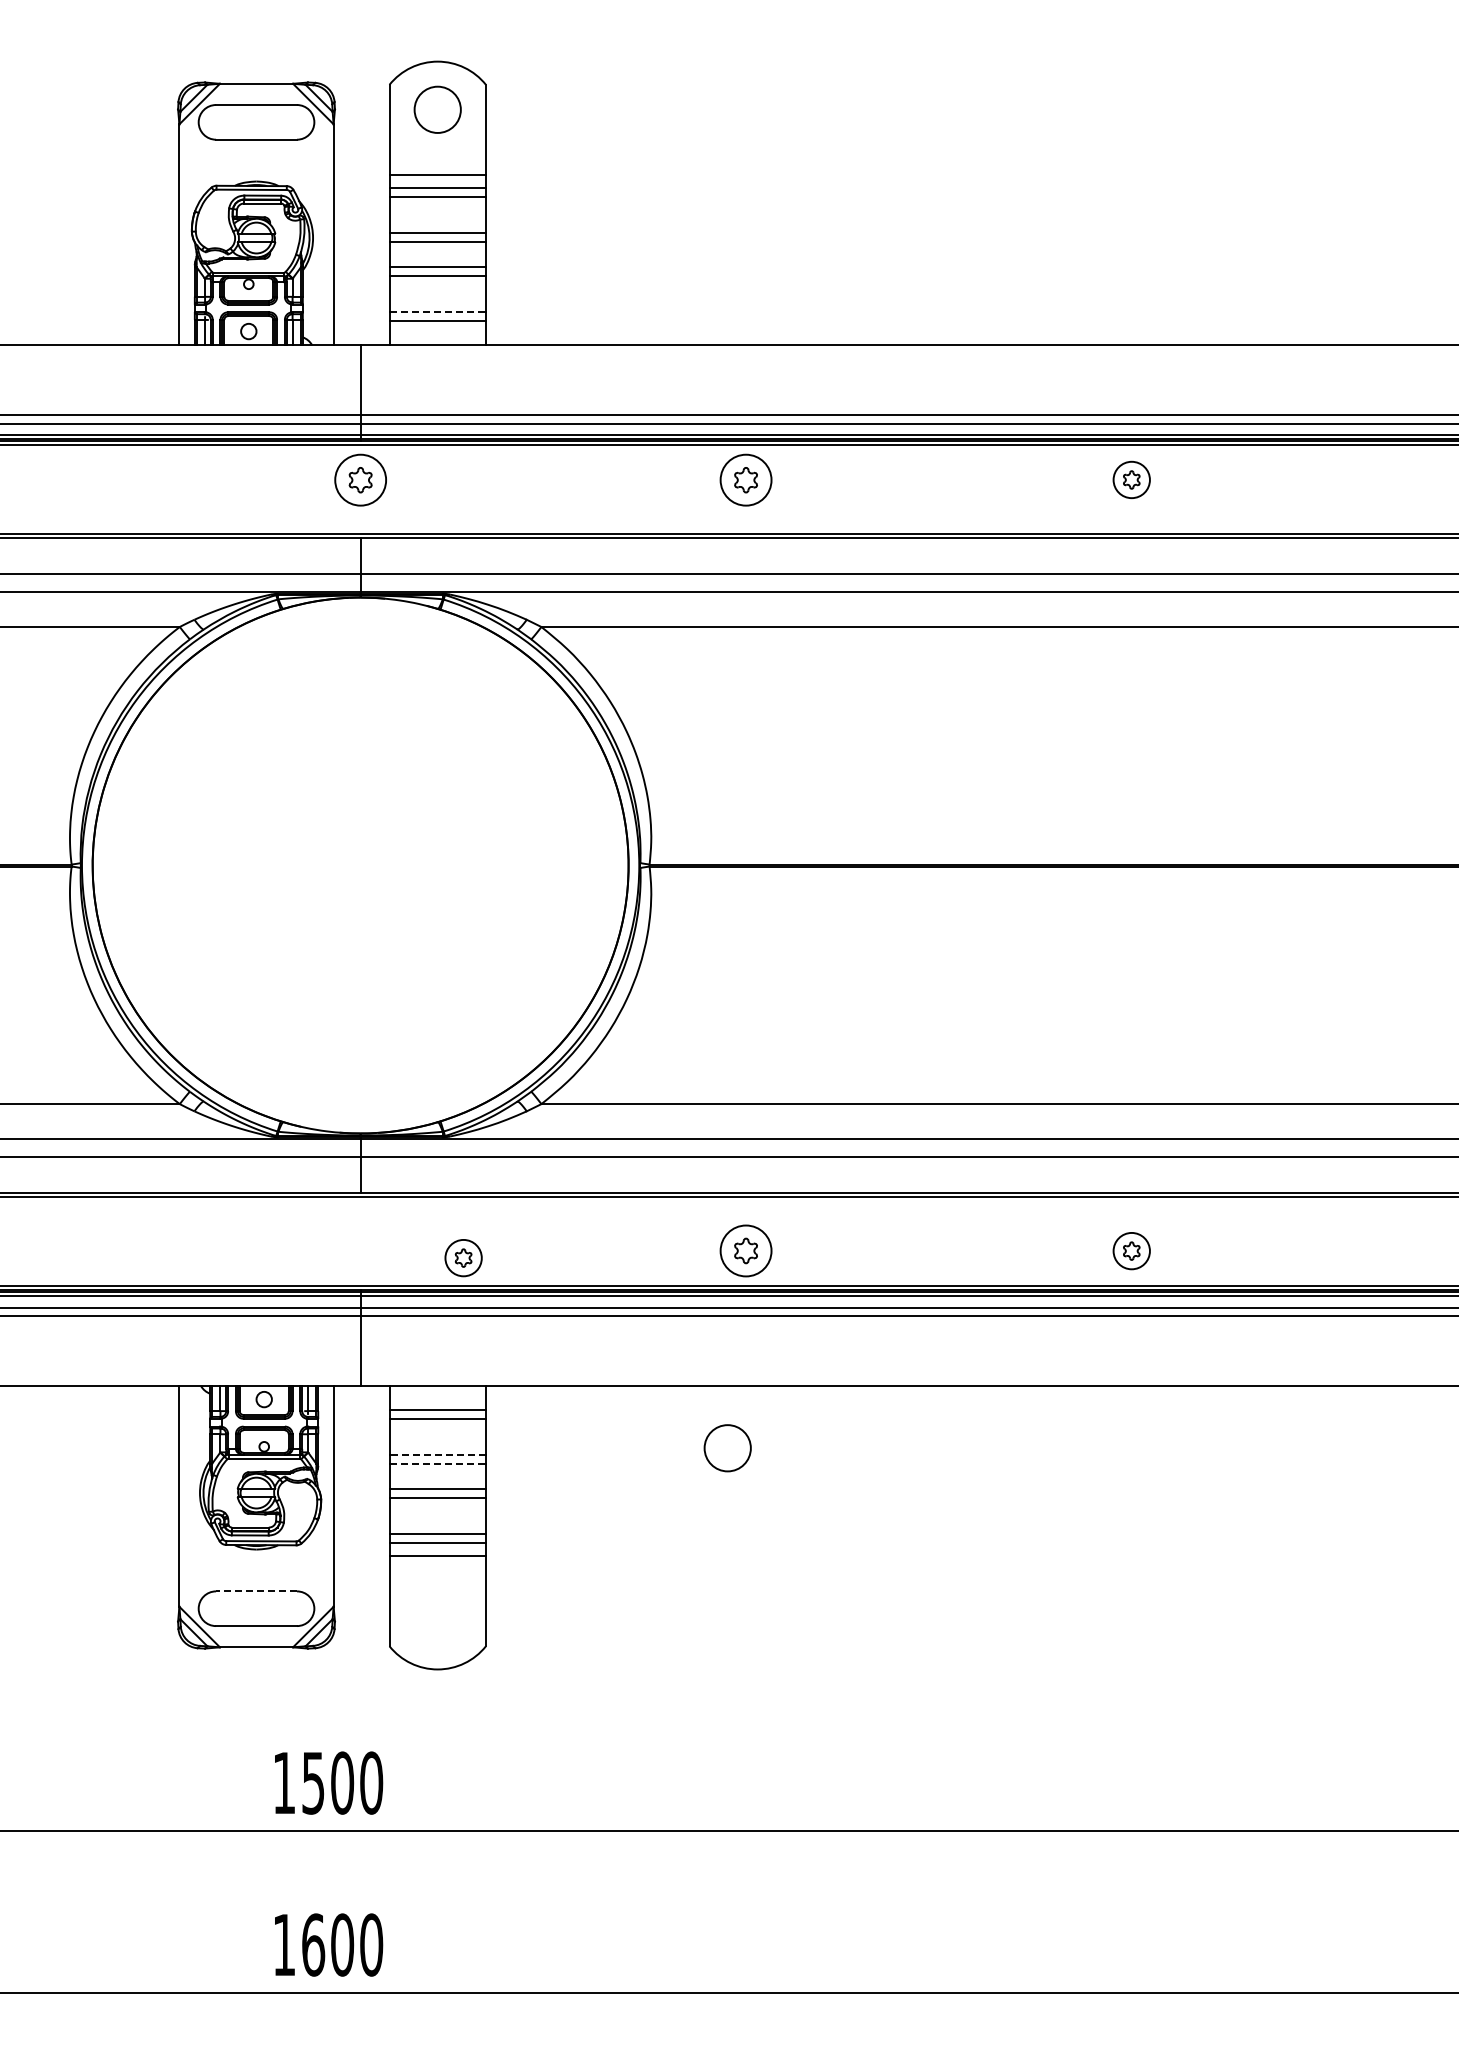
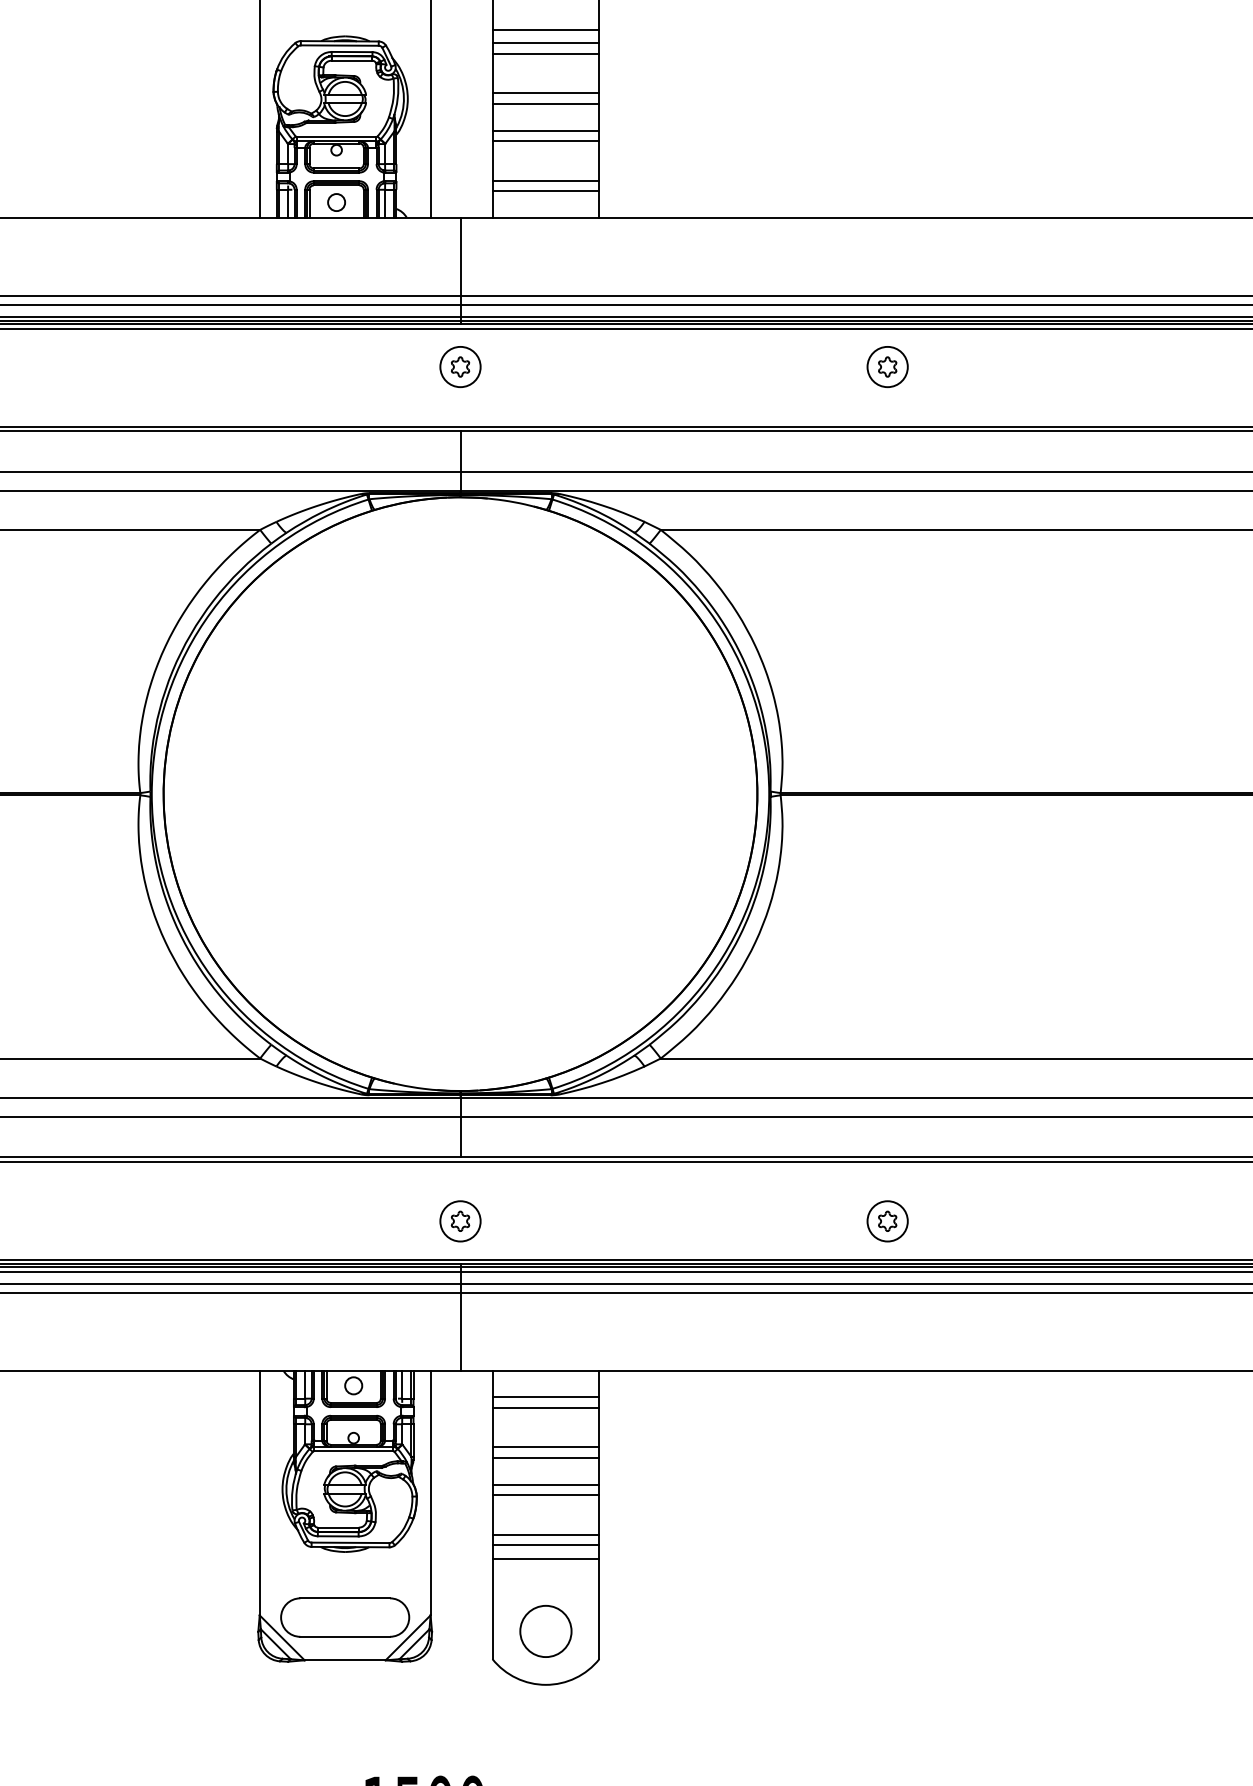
line: (438, 311) -> (546, 180), dashed -> solid
part: (360, 479) -> (460, 366), size x0.71
part: (746, 479) -> (888, 366), size x0.71
part: (746, 1251) -> (888, 1221), size x0.71
part: (463, 1258) -> (460, 1221), moved
circle: (727, 1448) -> (545, 1631), moved
line: (437, 1454) -> (545, 1446), dashed -> solid
line: (438, 1464) -> (546, 1457), dashed -> solid
line: (256, 1591) -> (345, 1598), dashed -> solid

